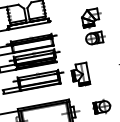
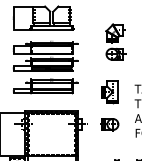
part: (79, 75) -> (109, 92), moved

